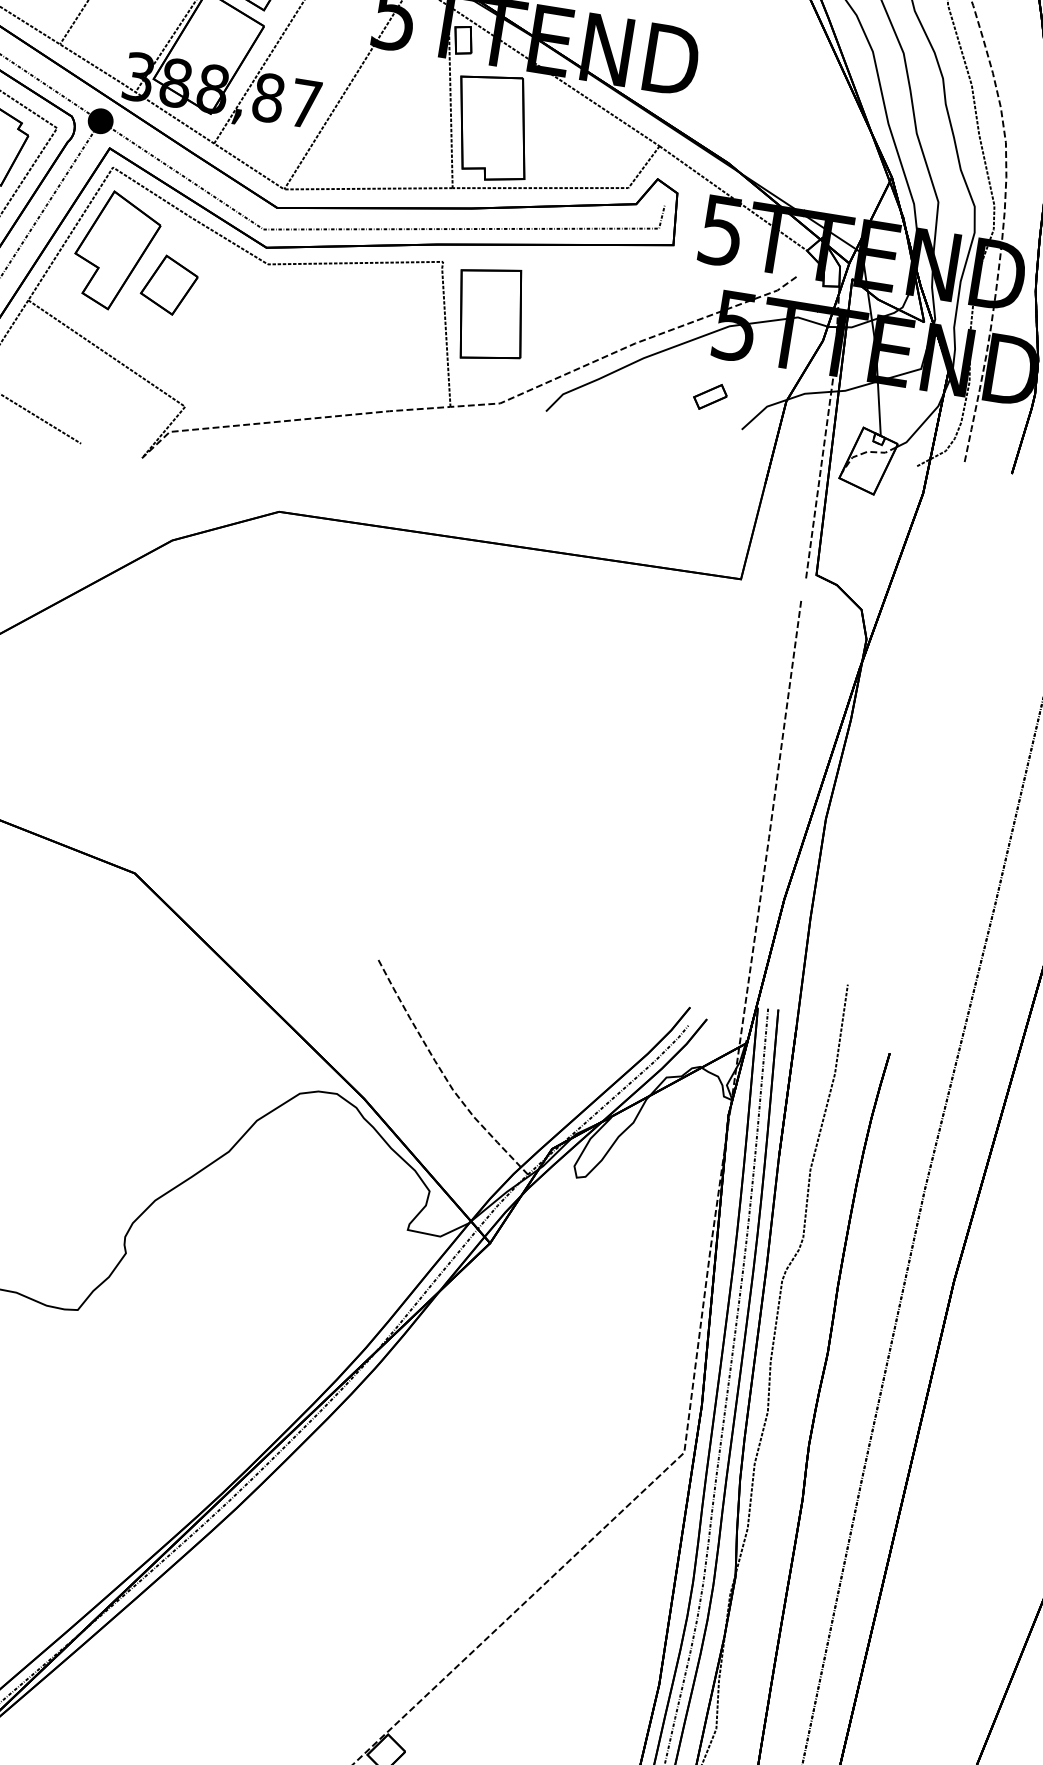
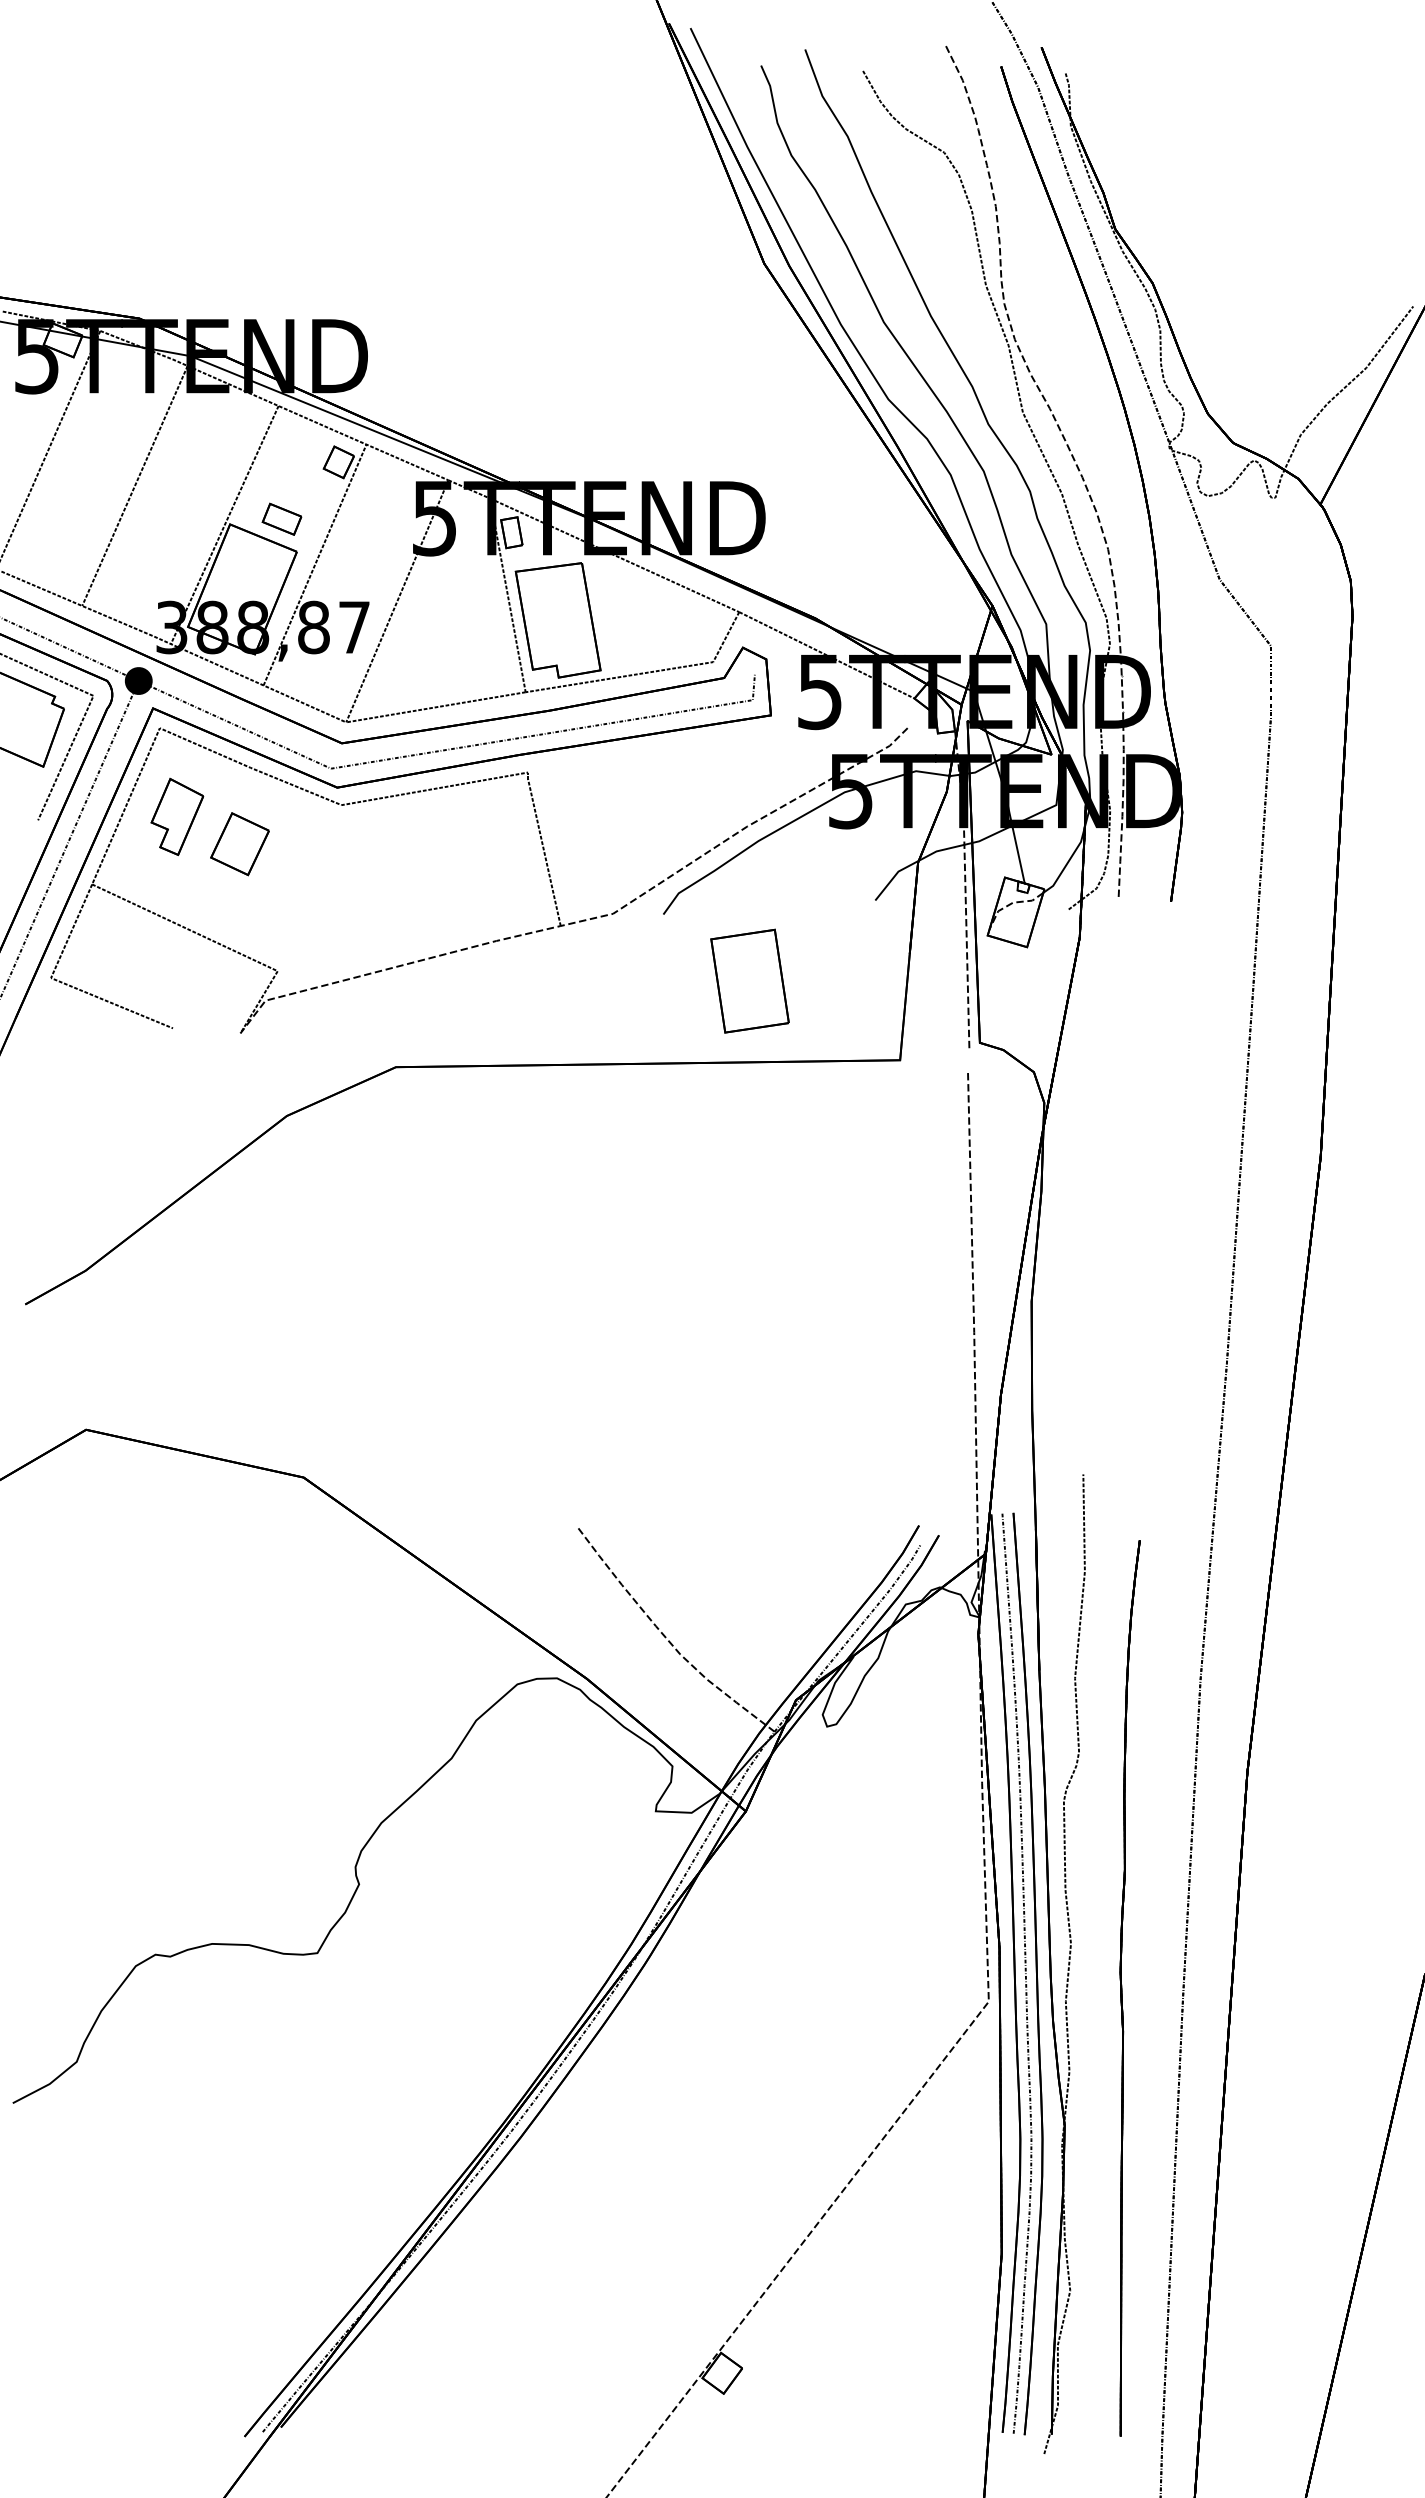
part: (116, 250) -> (177, 816), size x0.6
part: (490, 313) -> (749, 980), moved
part: (709, 396) -> (835, 870), removed

